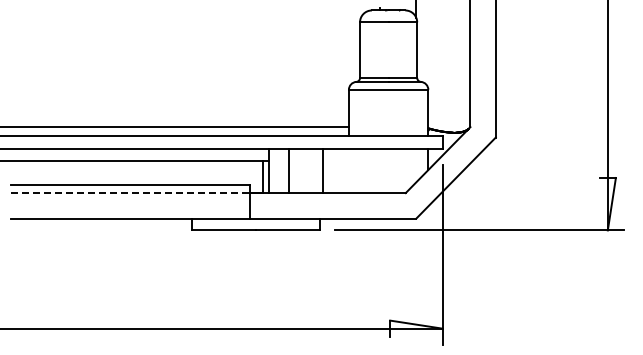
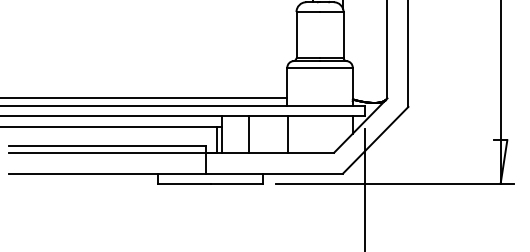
line: (289, 170) -> (249, 134), moved
line: (323, 170) -> (288, 134), moved
line: (130, 193) -> (107, 153), dashed -> solid

